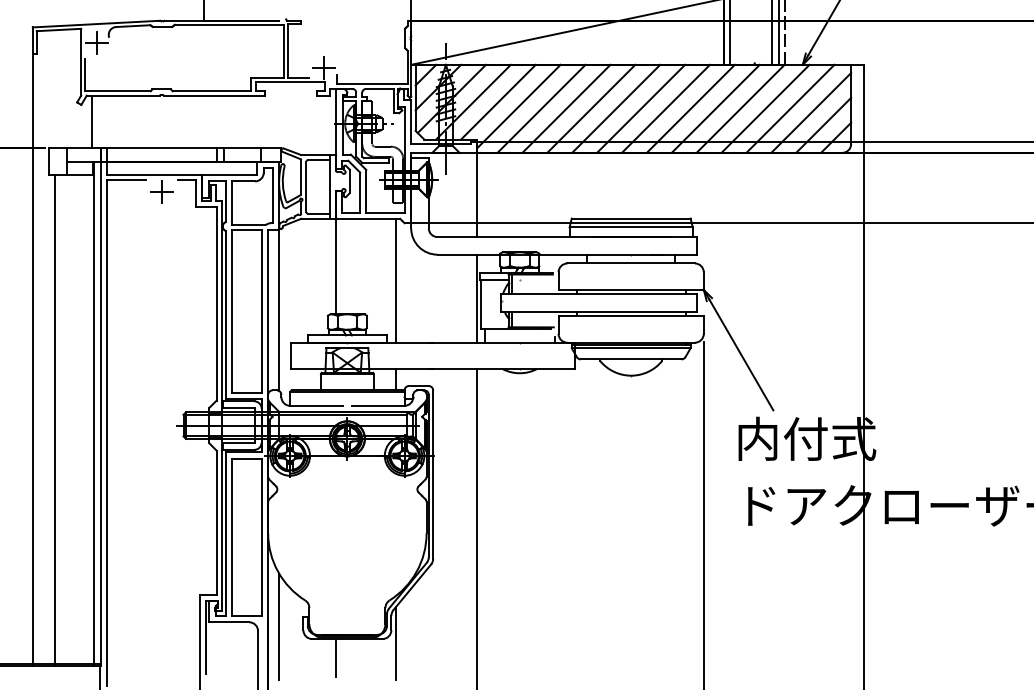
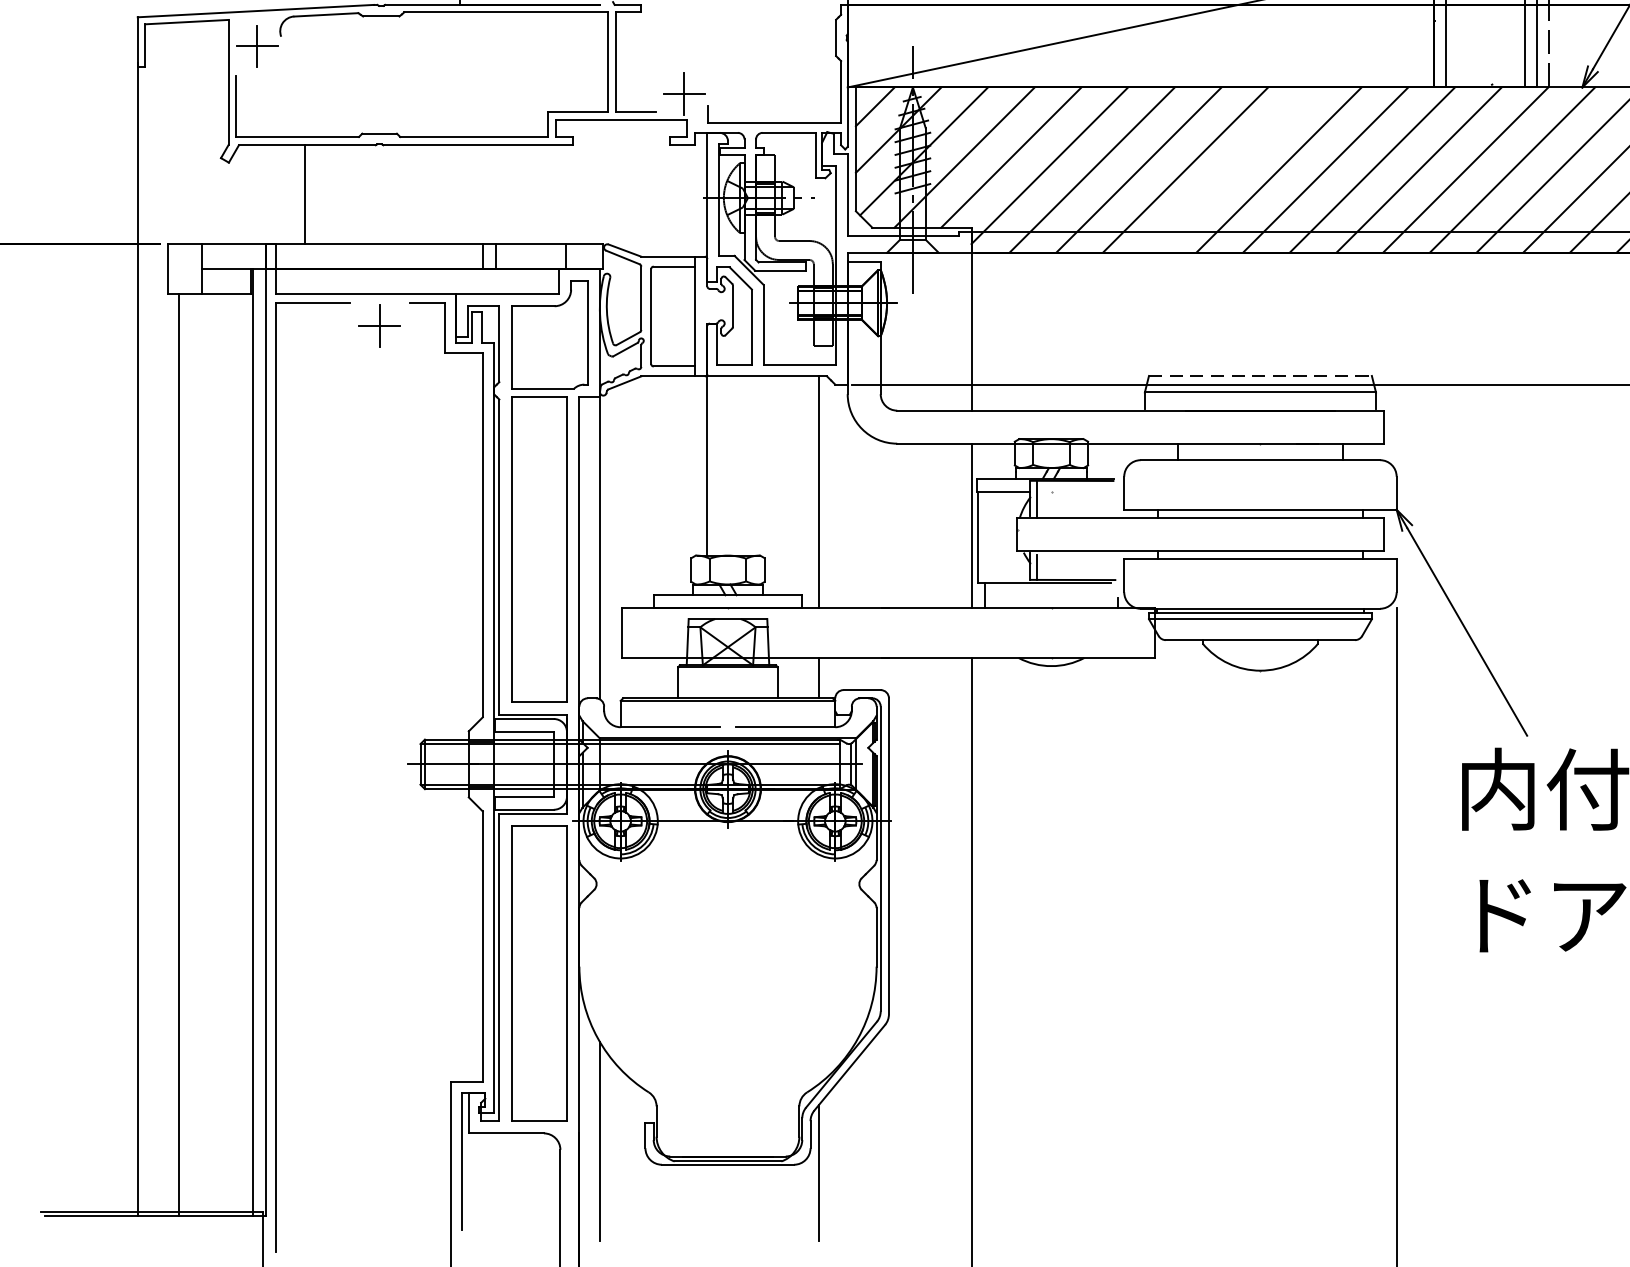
line: (616, 108) -> (1232, 169), removed
line: (92, 121) -> (306, 193), moved
line: (631, 218) -> (1261, 375), solid -> dashed
line: (336, 658) -> (707, 1201), removed

